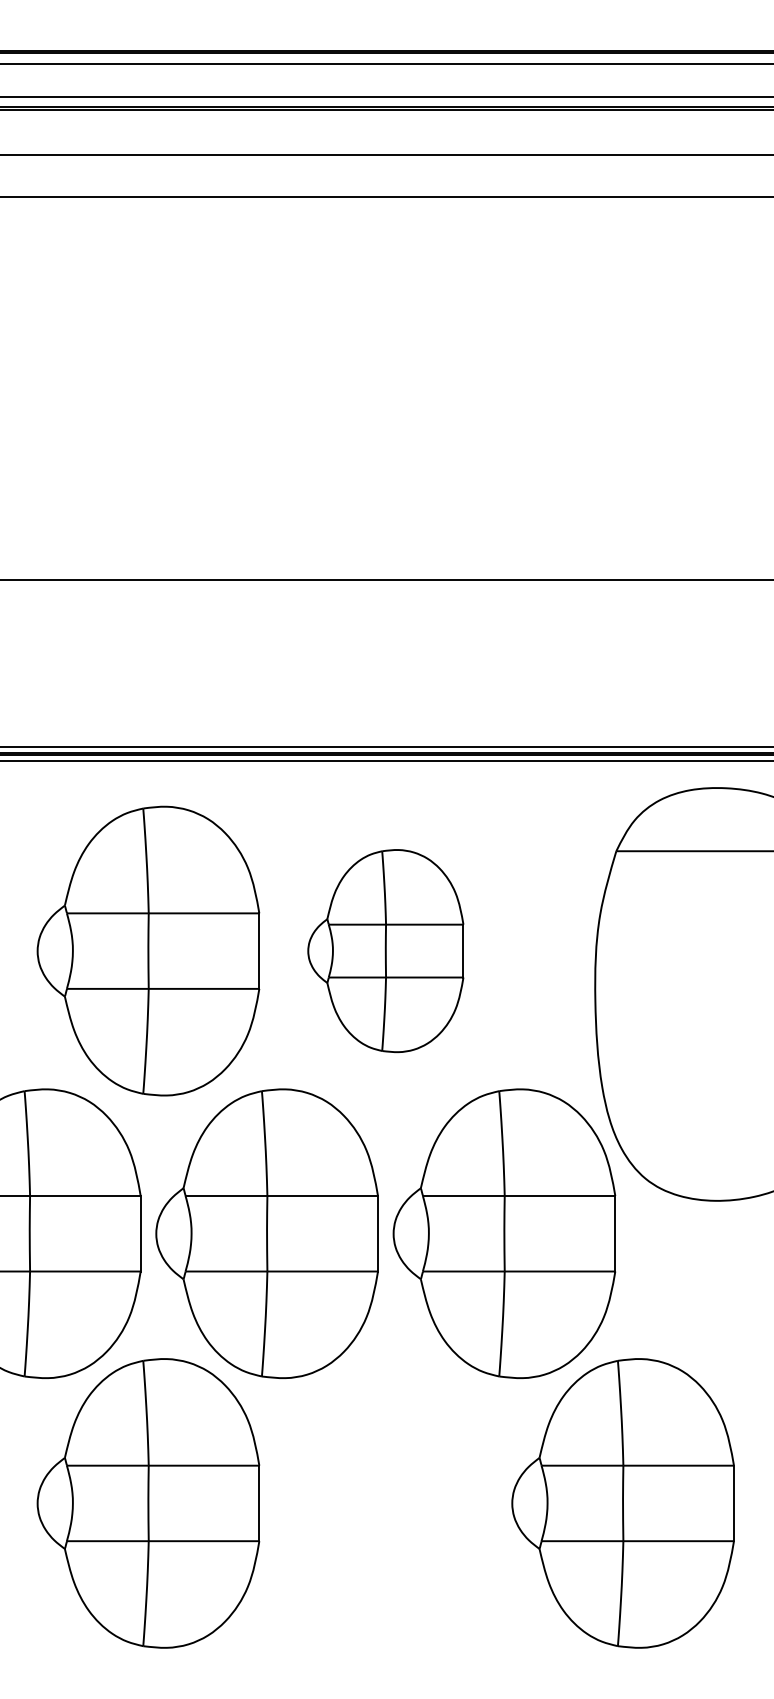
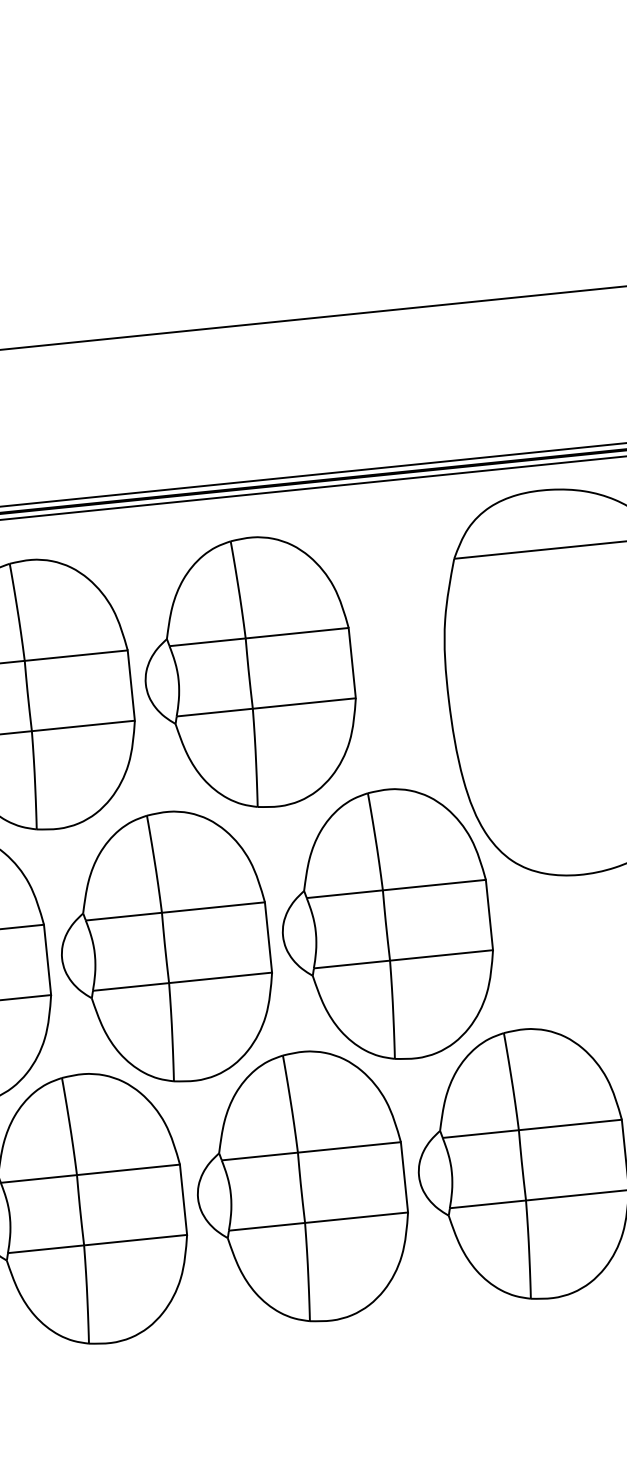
part: (385, 950) -> (248, 673), size x1.43
part: (385, 1503) -> (300, 1187), added

